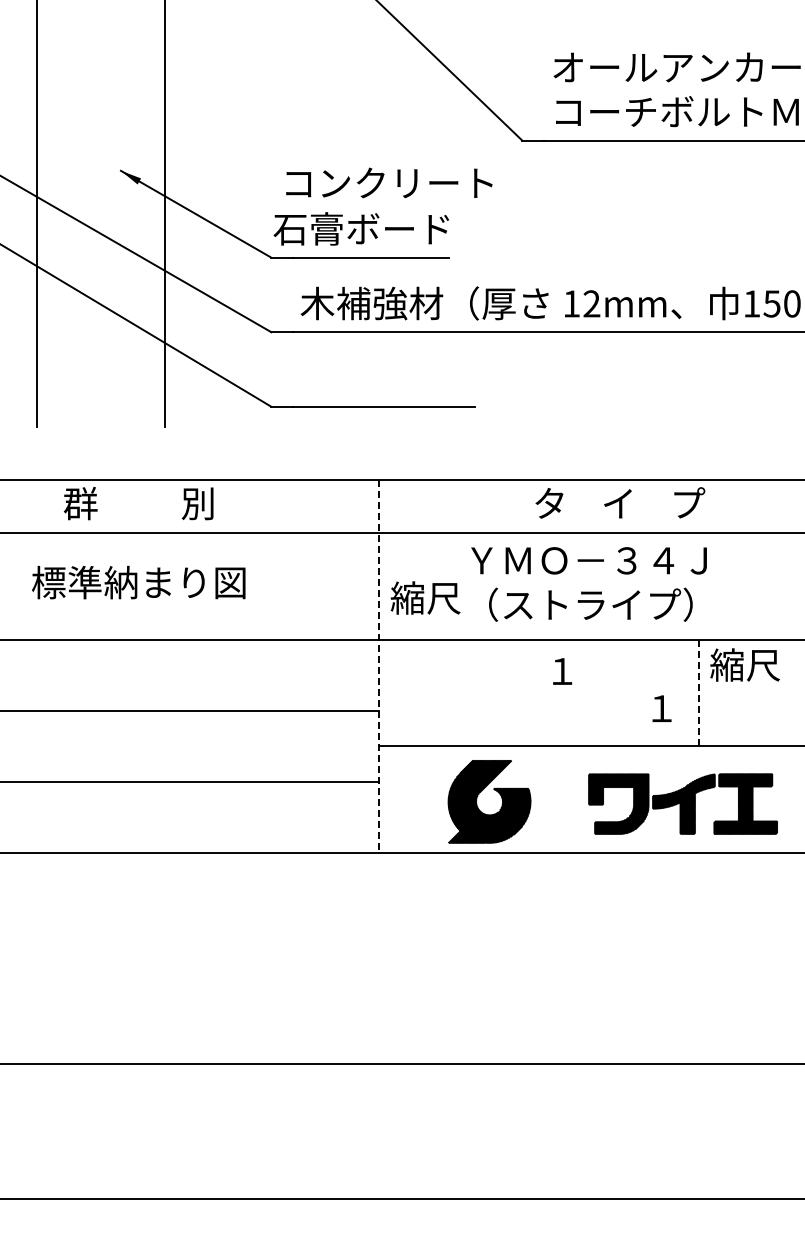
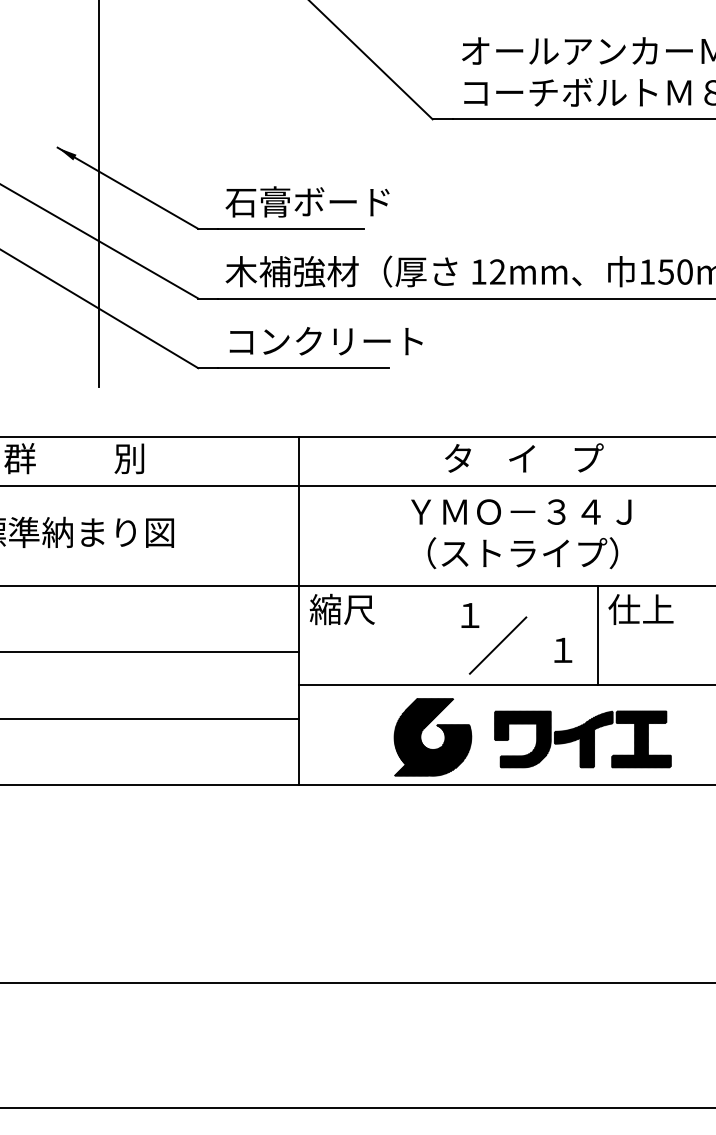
text: (389, 182) -> (326, 340), moved
text: (360, 228) -> (306, 201), moved
text: (588, 584) -> (520, 534), moved
text: (425, 597) -> (342, 608), moved
text: (744, 664) -> (640, 608), 縮尺 -> 仕上
line: (379, 666) -> (299, 610), dashed -> solid
line: (698, 693) -> (597, 636), dashed -> solid
line: (592, 703) -> (498, 645), added
part: (497, 792) -> (440, 728), moved

